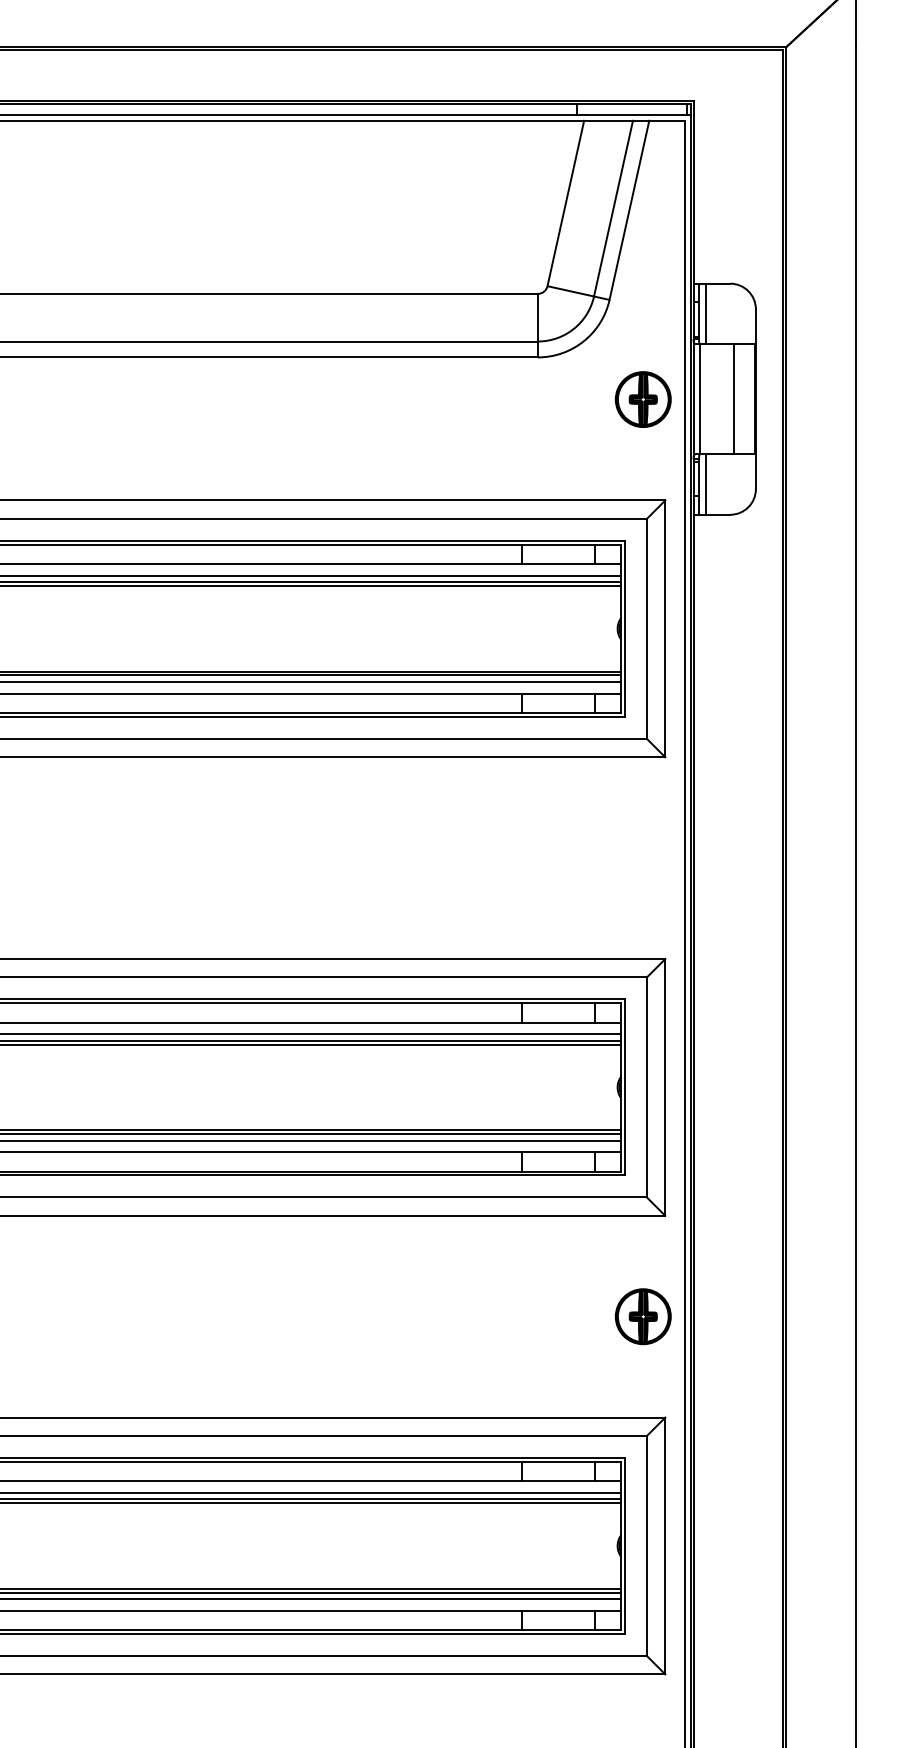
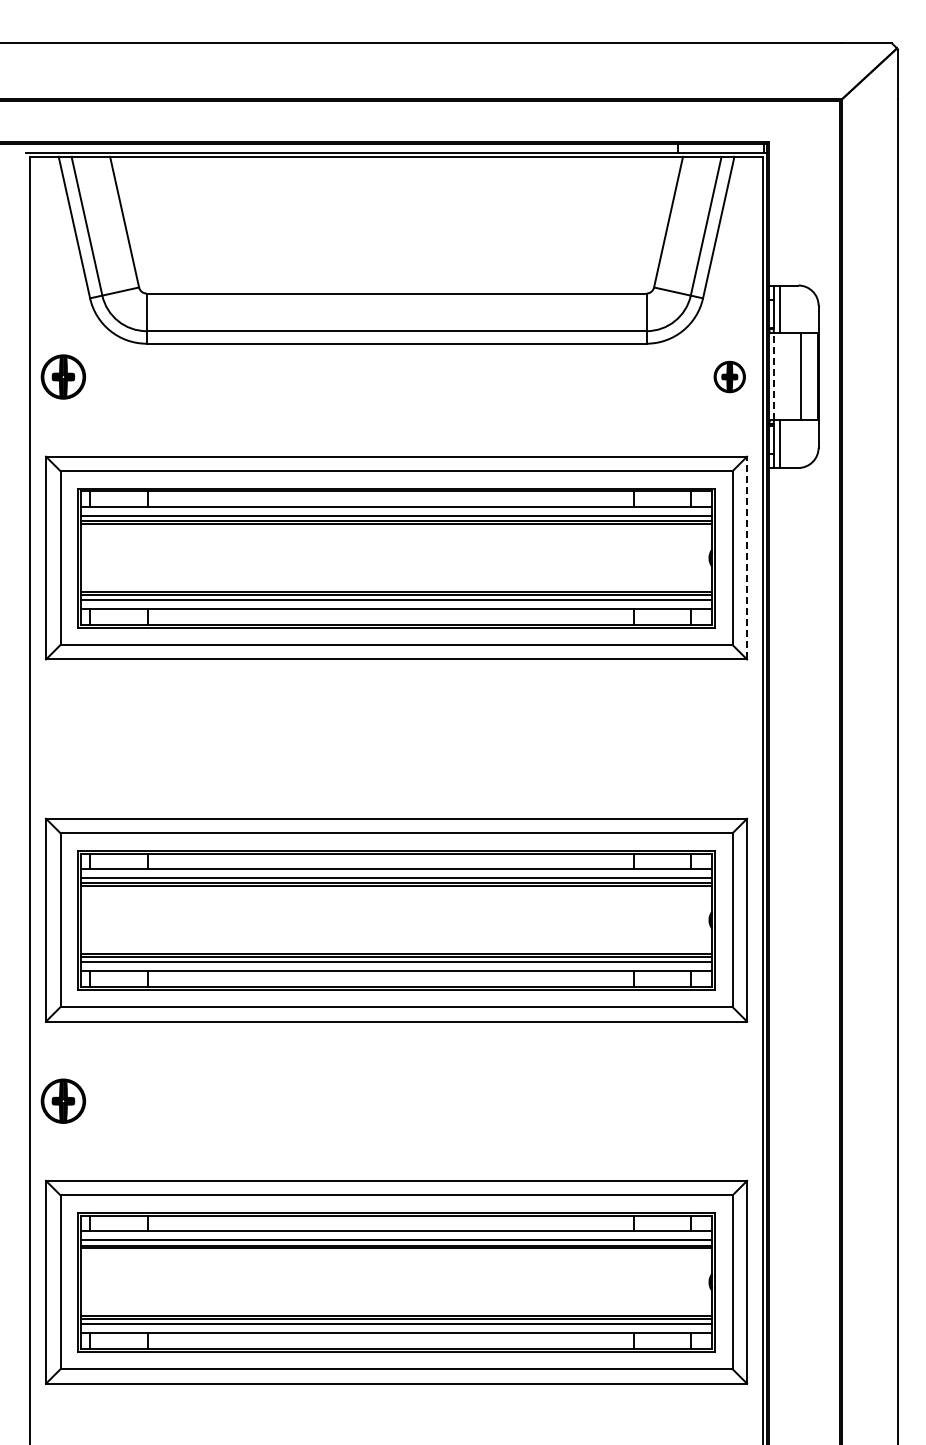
part: (643, 398) -> (729, 376), size x0.7
line: (700, 398) -> (774, 376), solid -> dashed
line: (665, 628) -> (747, 557), solid -> dashed
part: (643, 1315) -> (729, 1100), removed

